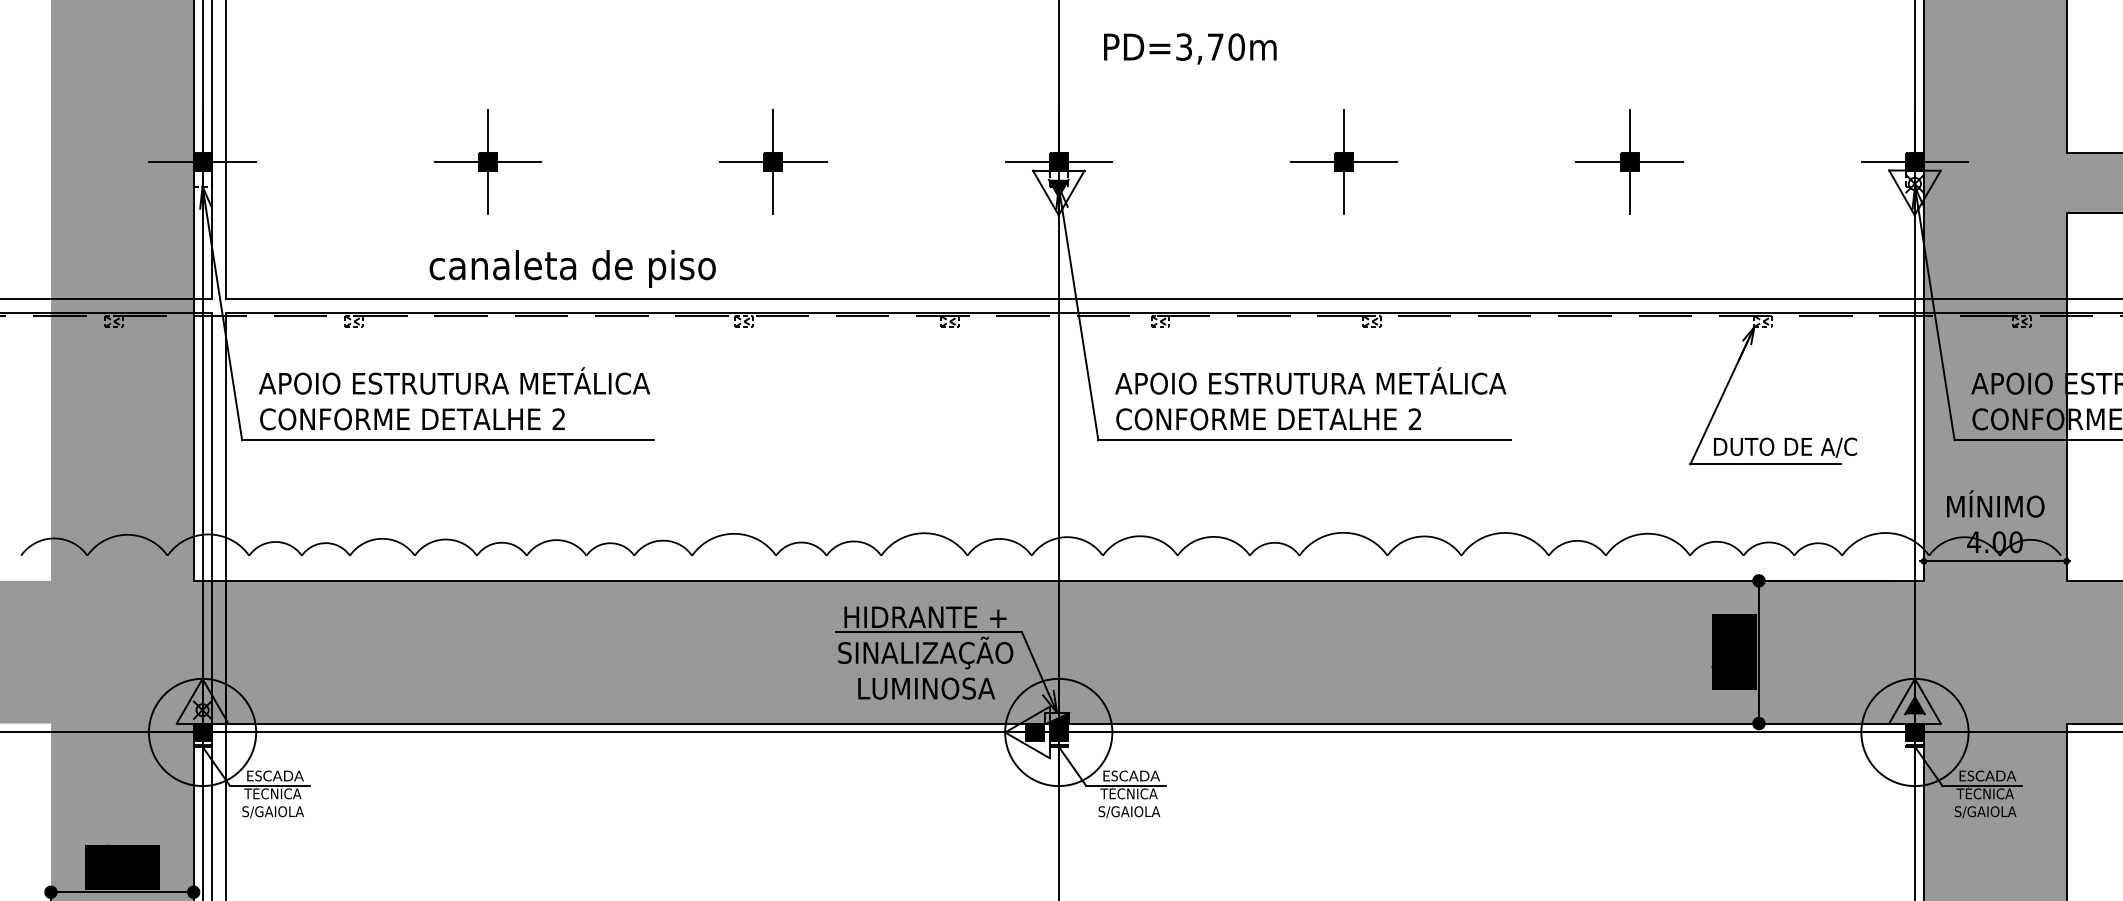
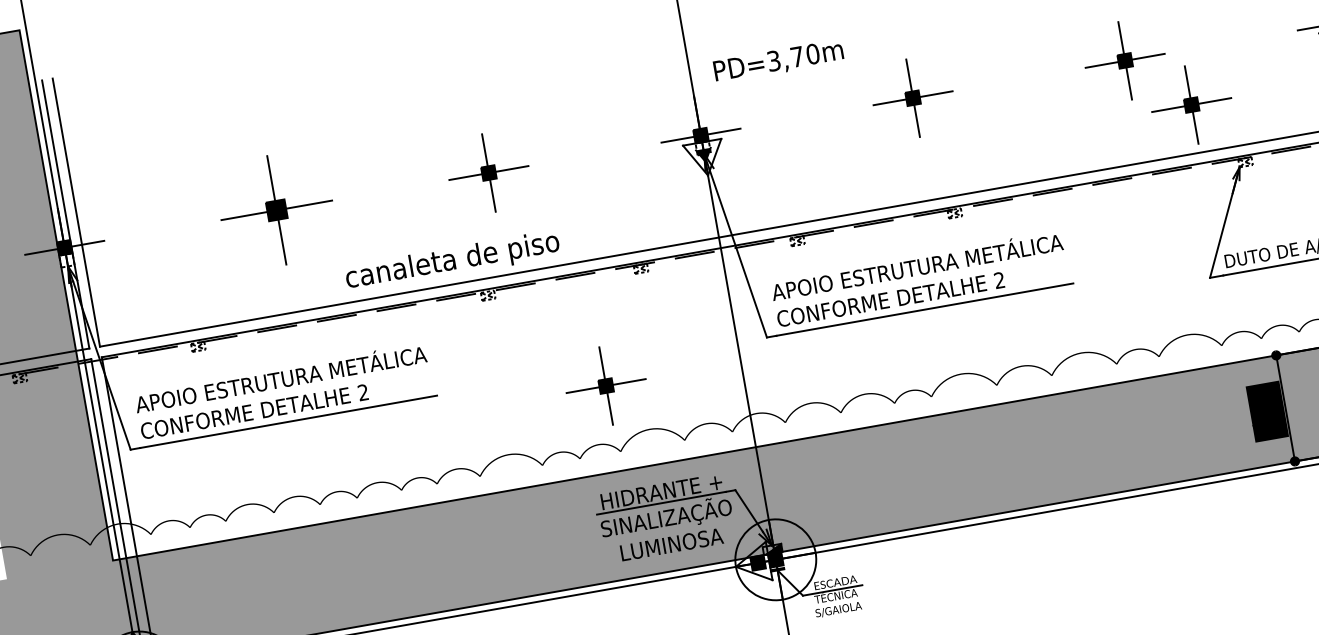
text: (1190, 48) -> (778, 61), moved
part: (487, 161) -> (276, 210), size x1.4
part: (1705, 234) -> (1191, 105), added
text: (572, 268) -> (452, 261), moved
part: (877, 466) -> (606, 385), added

